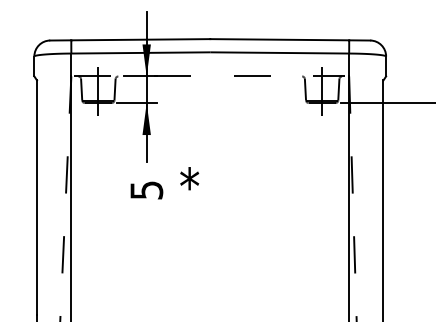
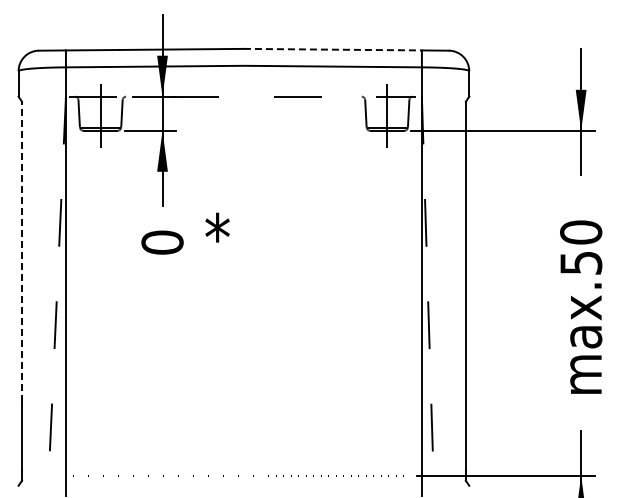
line: (279, 39) -> (332, 49), solid -> dashed
text: (146, 190) -> (162, 242), 5 -> 0
line: (37, 197) -> (22, 251), solid -> dashed

